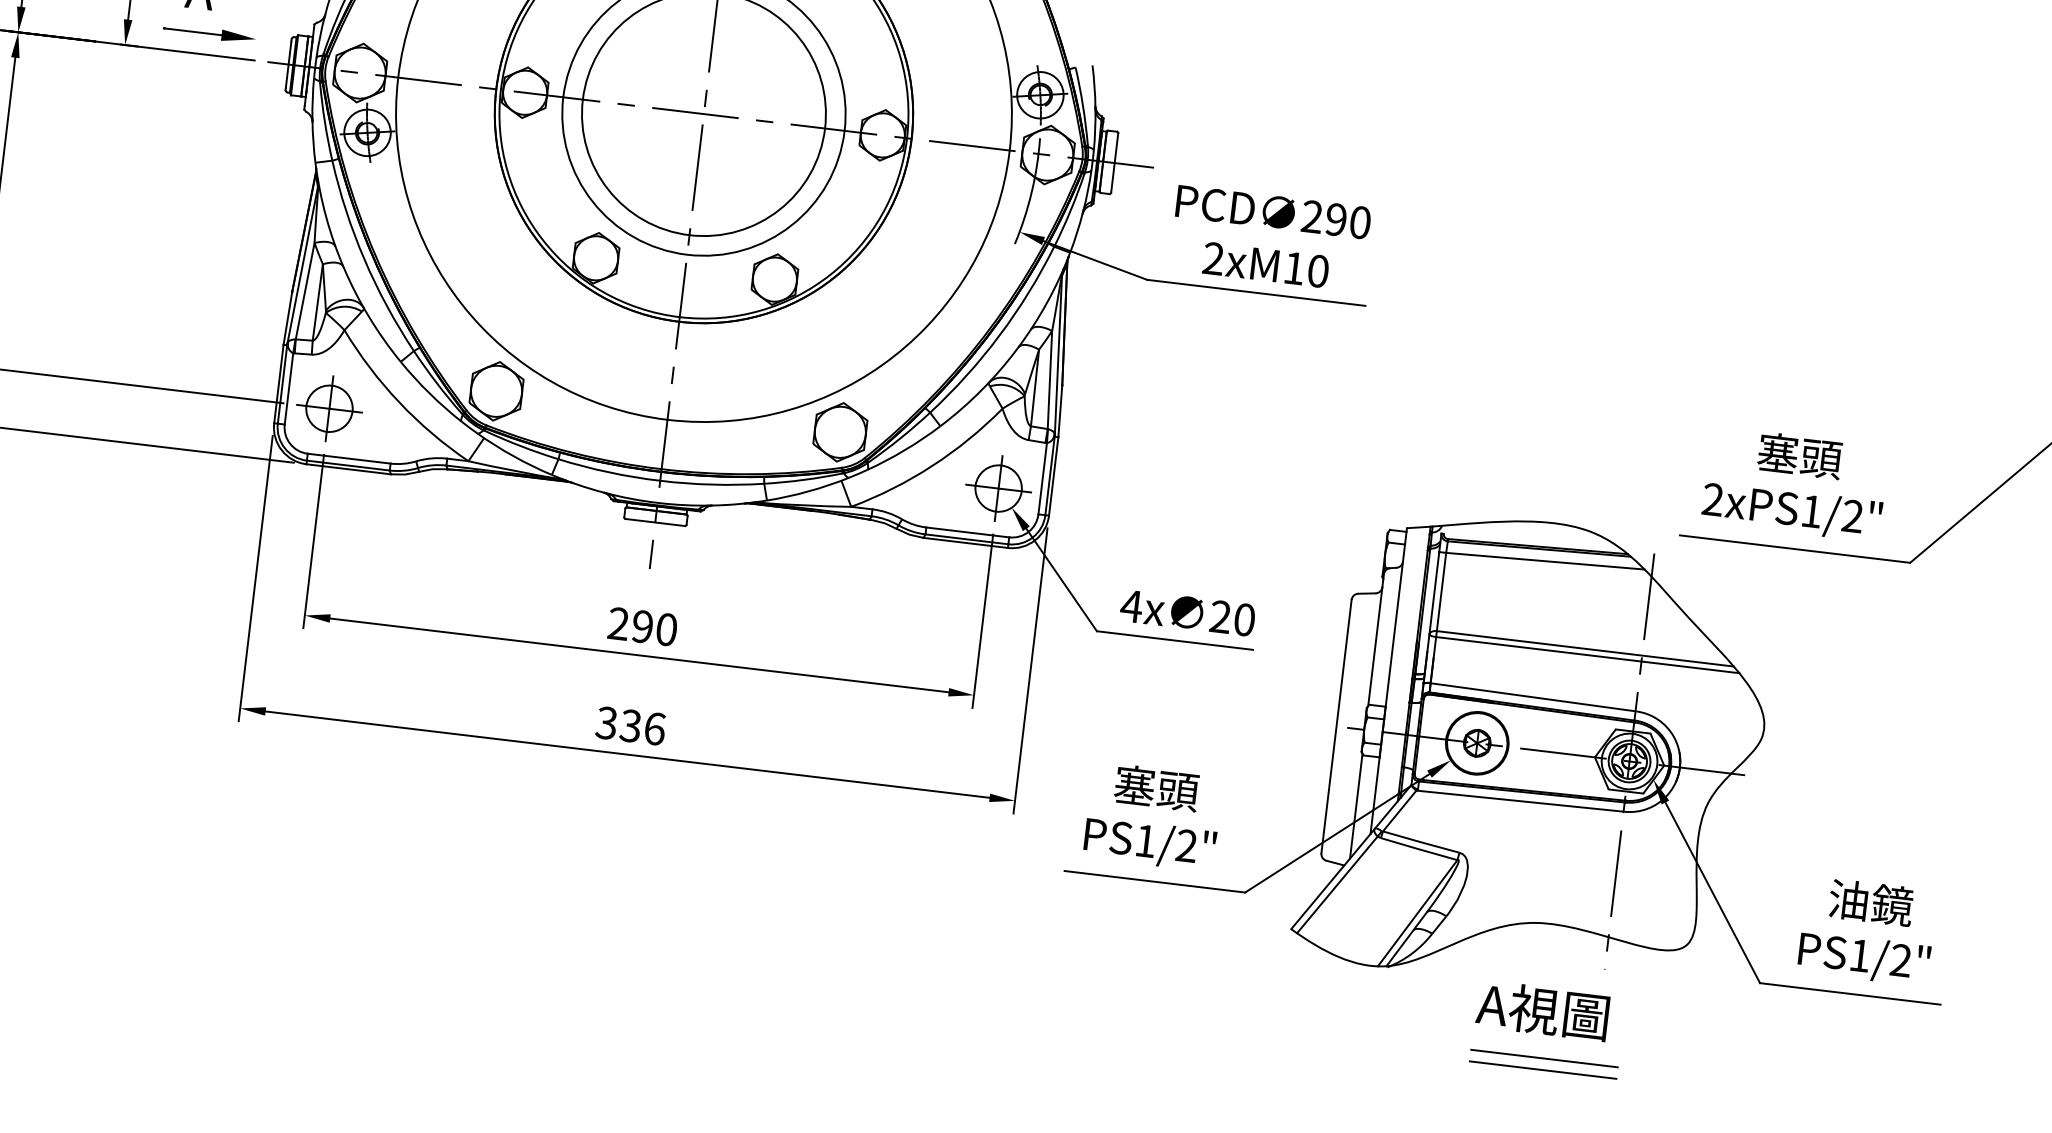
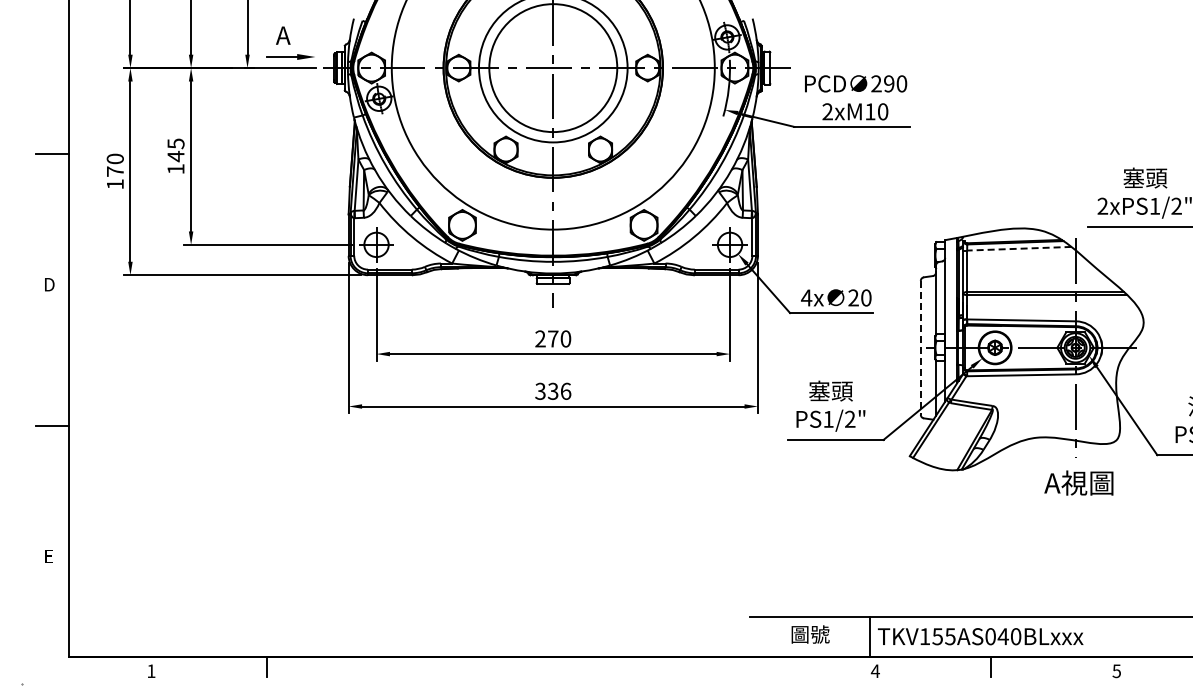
line: (1543, 560) -> (1018, 248), solid -> dashed
text: (643, 625) -> (553, 338), 290 -> 270
line: (1336, 725) -> (920, 347), solid -> dashed
text: (1542, 1009) -> (1078, 482), moved
line: (1544, 1057) -> (1049, 507), removed
line: (1542, 1069) -> (1049, 513), removed

